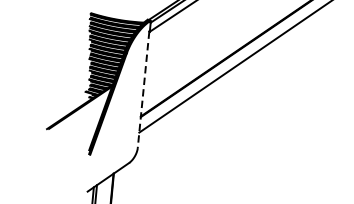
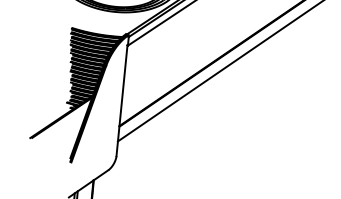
line: (144, 89) -> (122, 100), dashed -> solid

